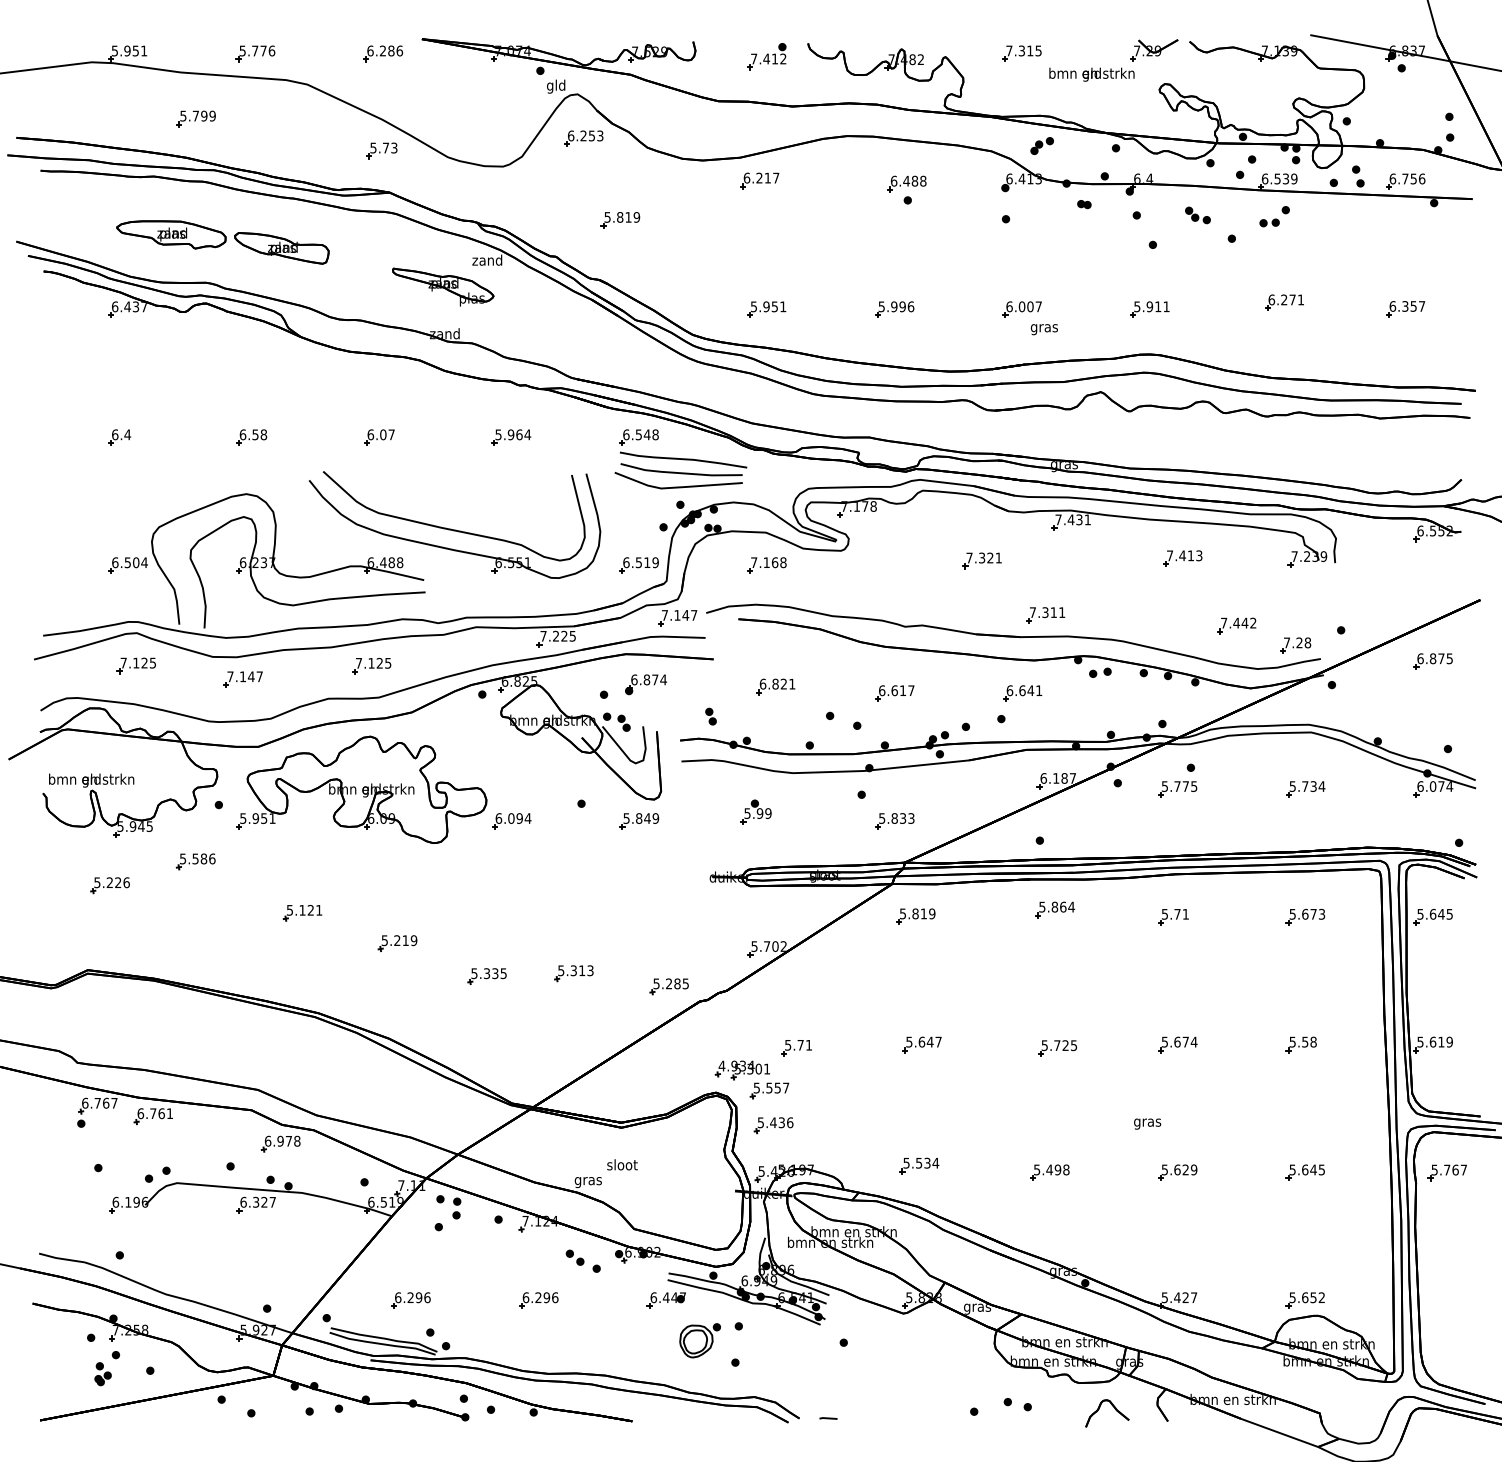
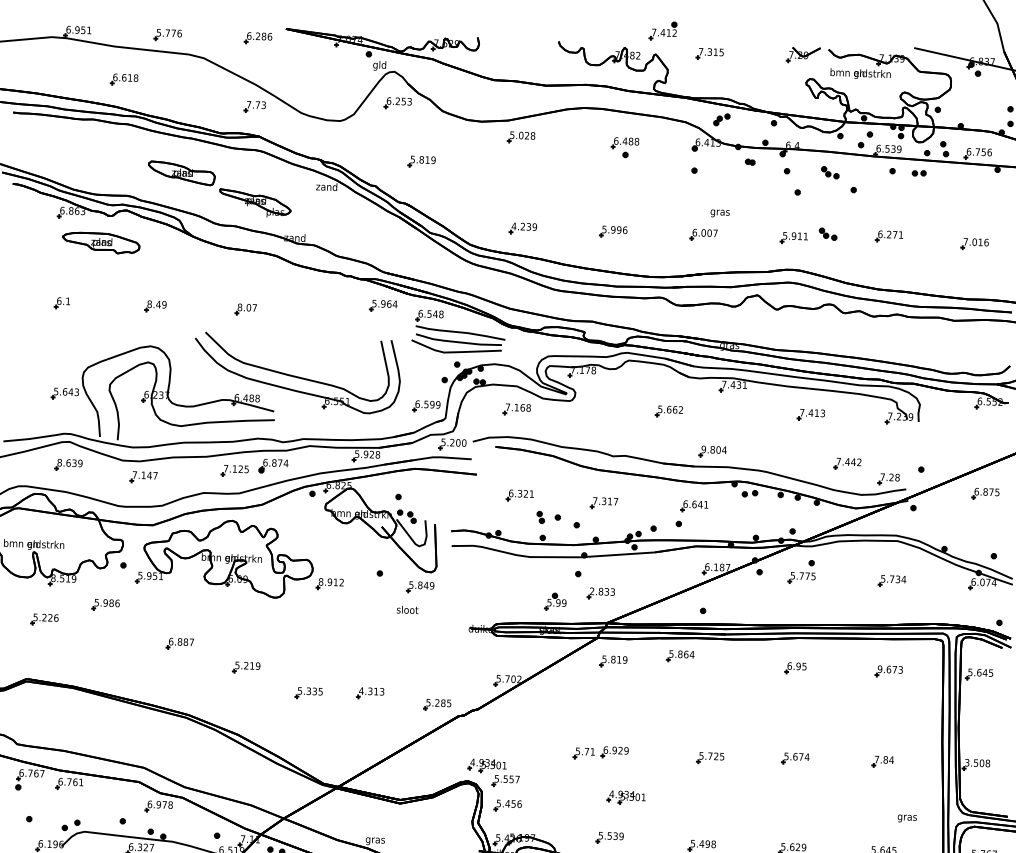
text: (114, 50) -> (68, 29), 5.951 -> 6.951
part: (766, 56) -> (662, 31), moved
text: (1091, 74) -> (860, 74), moved
text: (197, 115) -> (125, 77), 5.799 -> 6.618
text: (373, 147) -> (249, 104), 5.73 -> 7.73
text: (761, 177) -> (522, 135), 6.217 -> 5.028
part: (1269, 222) -> (919, 173), moved
part: (171, 234) -> (101, 242), moved
part: (443, 286) -> (255, 202), moved
part: (1197, 302) -> (827, 234), added
text: (135, 306) -> (76, 210), 6.437 -> 6.863
text: (768, 306) -> (524, 226), 5.951 -> 4.239
text: (1407, 306) -> (976, 242), 6.357 -> 7.016
text: (1043, 329) -> (719, 213), moved
text: (127, 434) -> (68, 301), 6.4 -> 6.1
text: (253, 434) -> (157, 304), 6.58 -> 8.49
text: (370, 434) -> (239, 307), 6.07 -> 8.07
part: (511, 437) -> (383, 305), moved
text: (983, 557) -> (670, 409), 7.321 -> 5.662
text: (129, 562) -> (66, 391), 6.504 -> 5.643
text: (647, 562) -> (432, 404), 6.519 -> 6.599
text: (1047, 612) -> (714, 449), 7.311 -> 9.804
text: (679, 615) -> (453, 442), 7.147 -> 5.200
text: (558, 635) -> (367, 453), 7.225 -> 5.928
text: (138, 662) -> (70, 462), 7.125 -> 8.639
text: (775, 683) -> (520, 493), 6.821 -> 6.321
part: (645, 684) -> (273, 466), moved
text: (888, 690) -> (599, 501), 6.617 -> 7.317
part: (710, 716) -> (540, 517), moved
part: (755, 811) -> (555, 601), moved
text: (513, 818) -> (331, 582), 6.094 -> 8.912
text: (882, 818) -> (592, 591), 5.833 -> 2.833
text: (134, 826) -> (63, 578), 5.945 -> 8.519
text: (195, 858) -> (105, 602), 5.586 -> 5.986
text: (304, 909) -> (181, 641), 5.121 -> 6.887
part: (1054, 909) -> (680, 656), moved
text: (1174, 913) -> (796, 665), 5.71 -> 6.95
text: (1292, 913) -> (879, 668), 5.673 -> 9.673
text: (560, 970) -> (360, 690), 5.313 -> 4.313
text: (923, 1041) -> (615, 750), 5.647 -> 6.929
text: (1302, 1041) -> (883, 759), 5.58 -> 7.84
text: (1434, 1041) -> (977, 762), 5.619 -> 3.508
part: (796, 1048) -> (583, 753), moved
part: (939, 1108) -> (625, 797), added
text: (781, 1122) -> (513, 803), 5.436 -> 5.456
text: (1147, 1123) -> (907, 818), moved
text: (935, 1162) -> (621, 835), 5.534 -> 5.539
text: (622, 1164) -> (407, 609), moved

